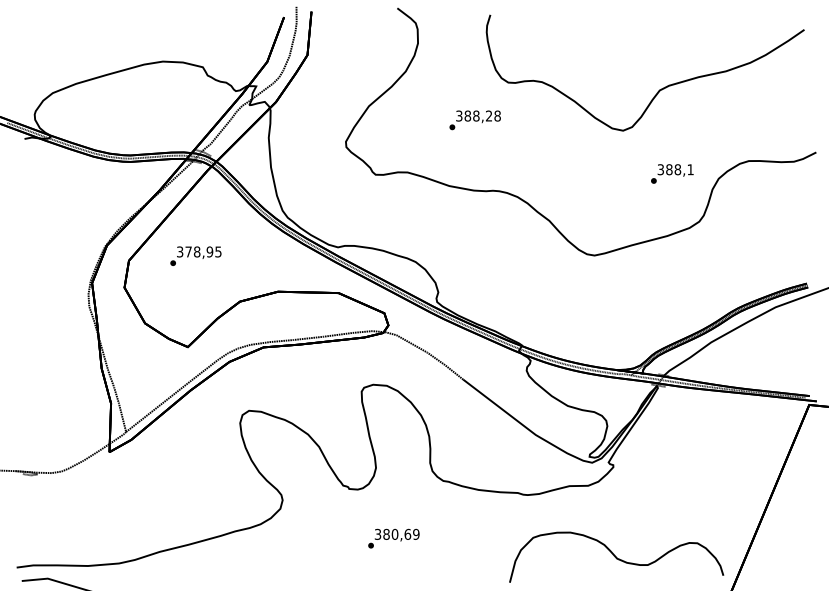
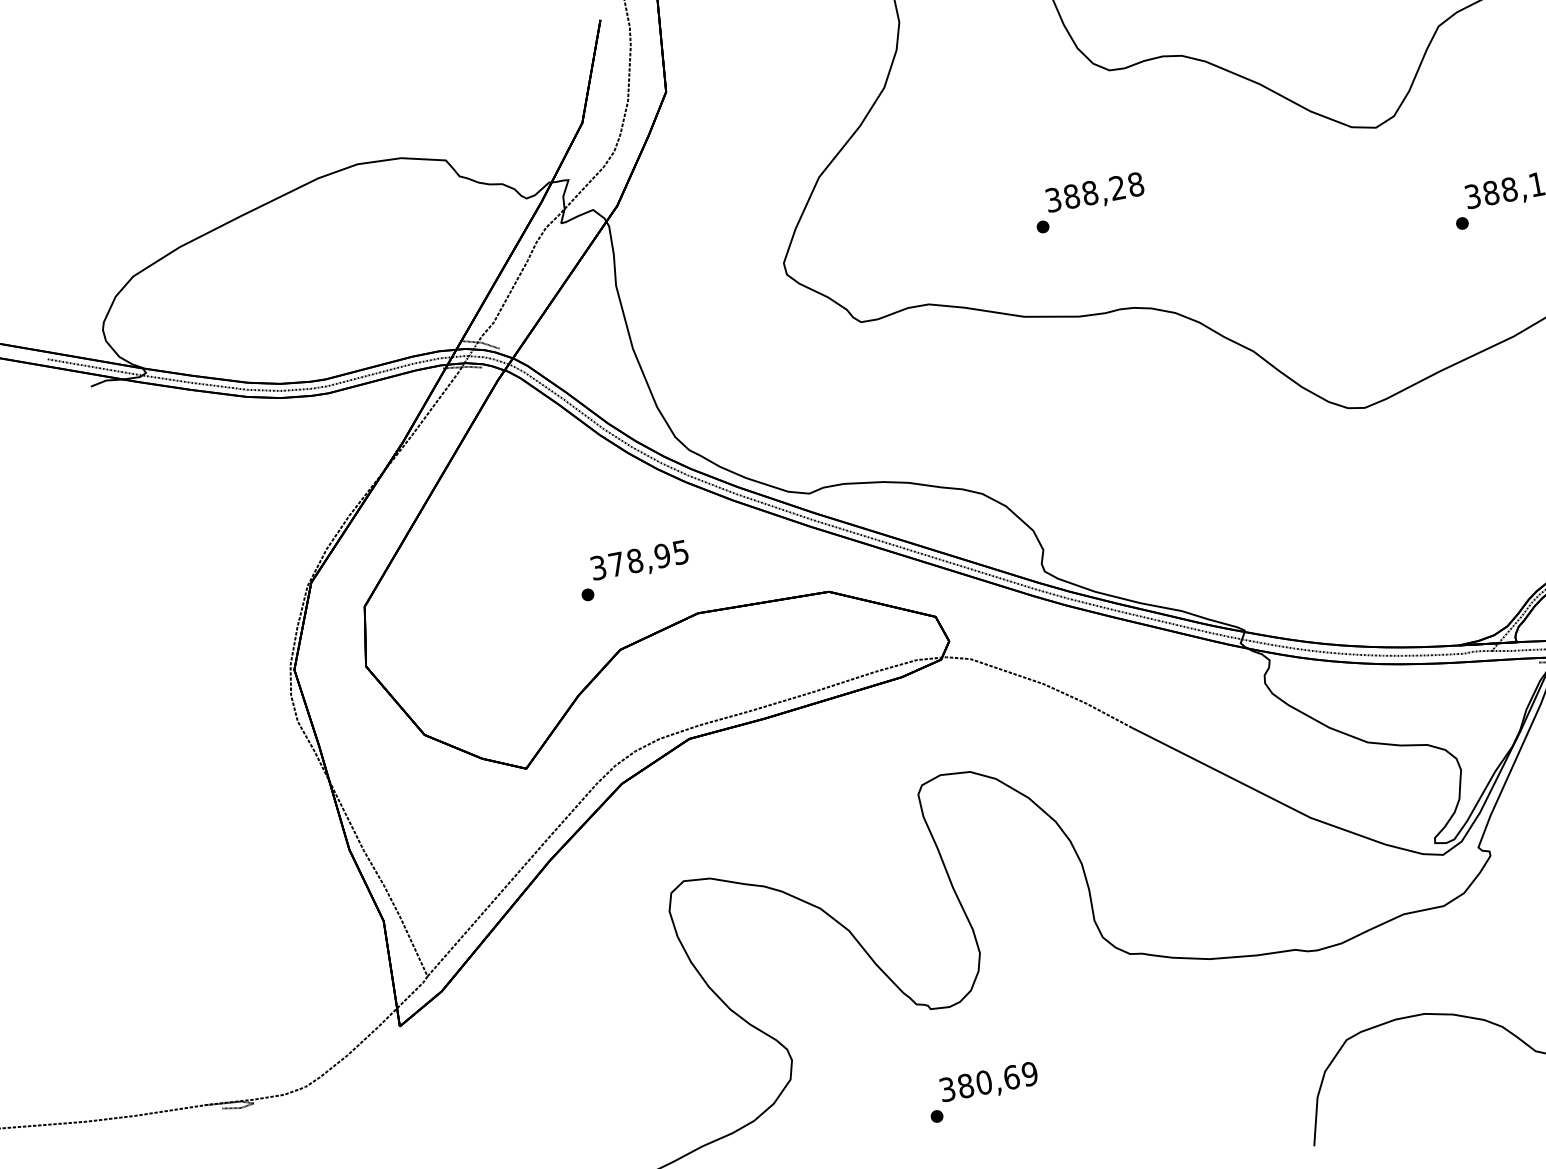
text: (474, 120) -> (1087, 203), moved
text: (195, 255) -> (632, 569), moved
text: (393, 538) -> (982, 1091), moved

